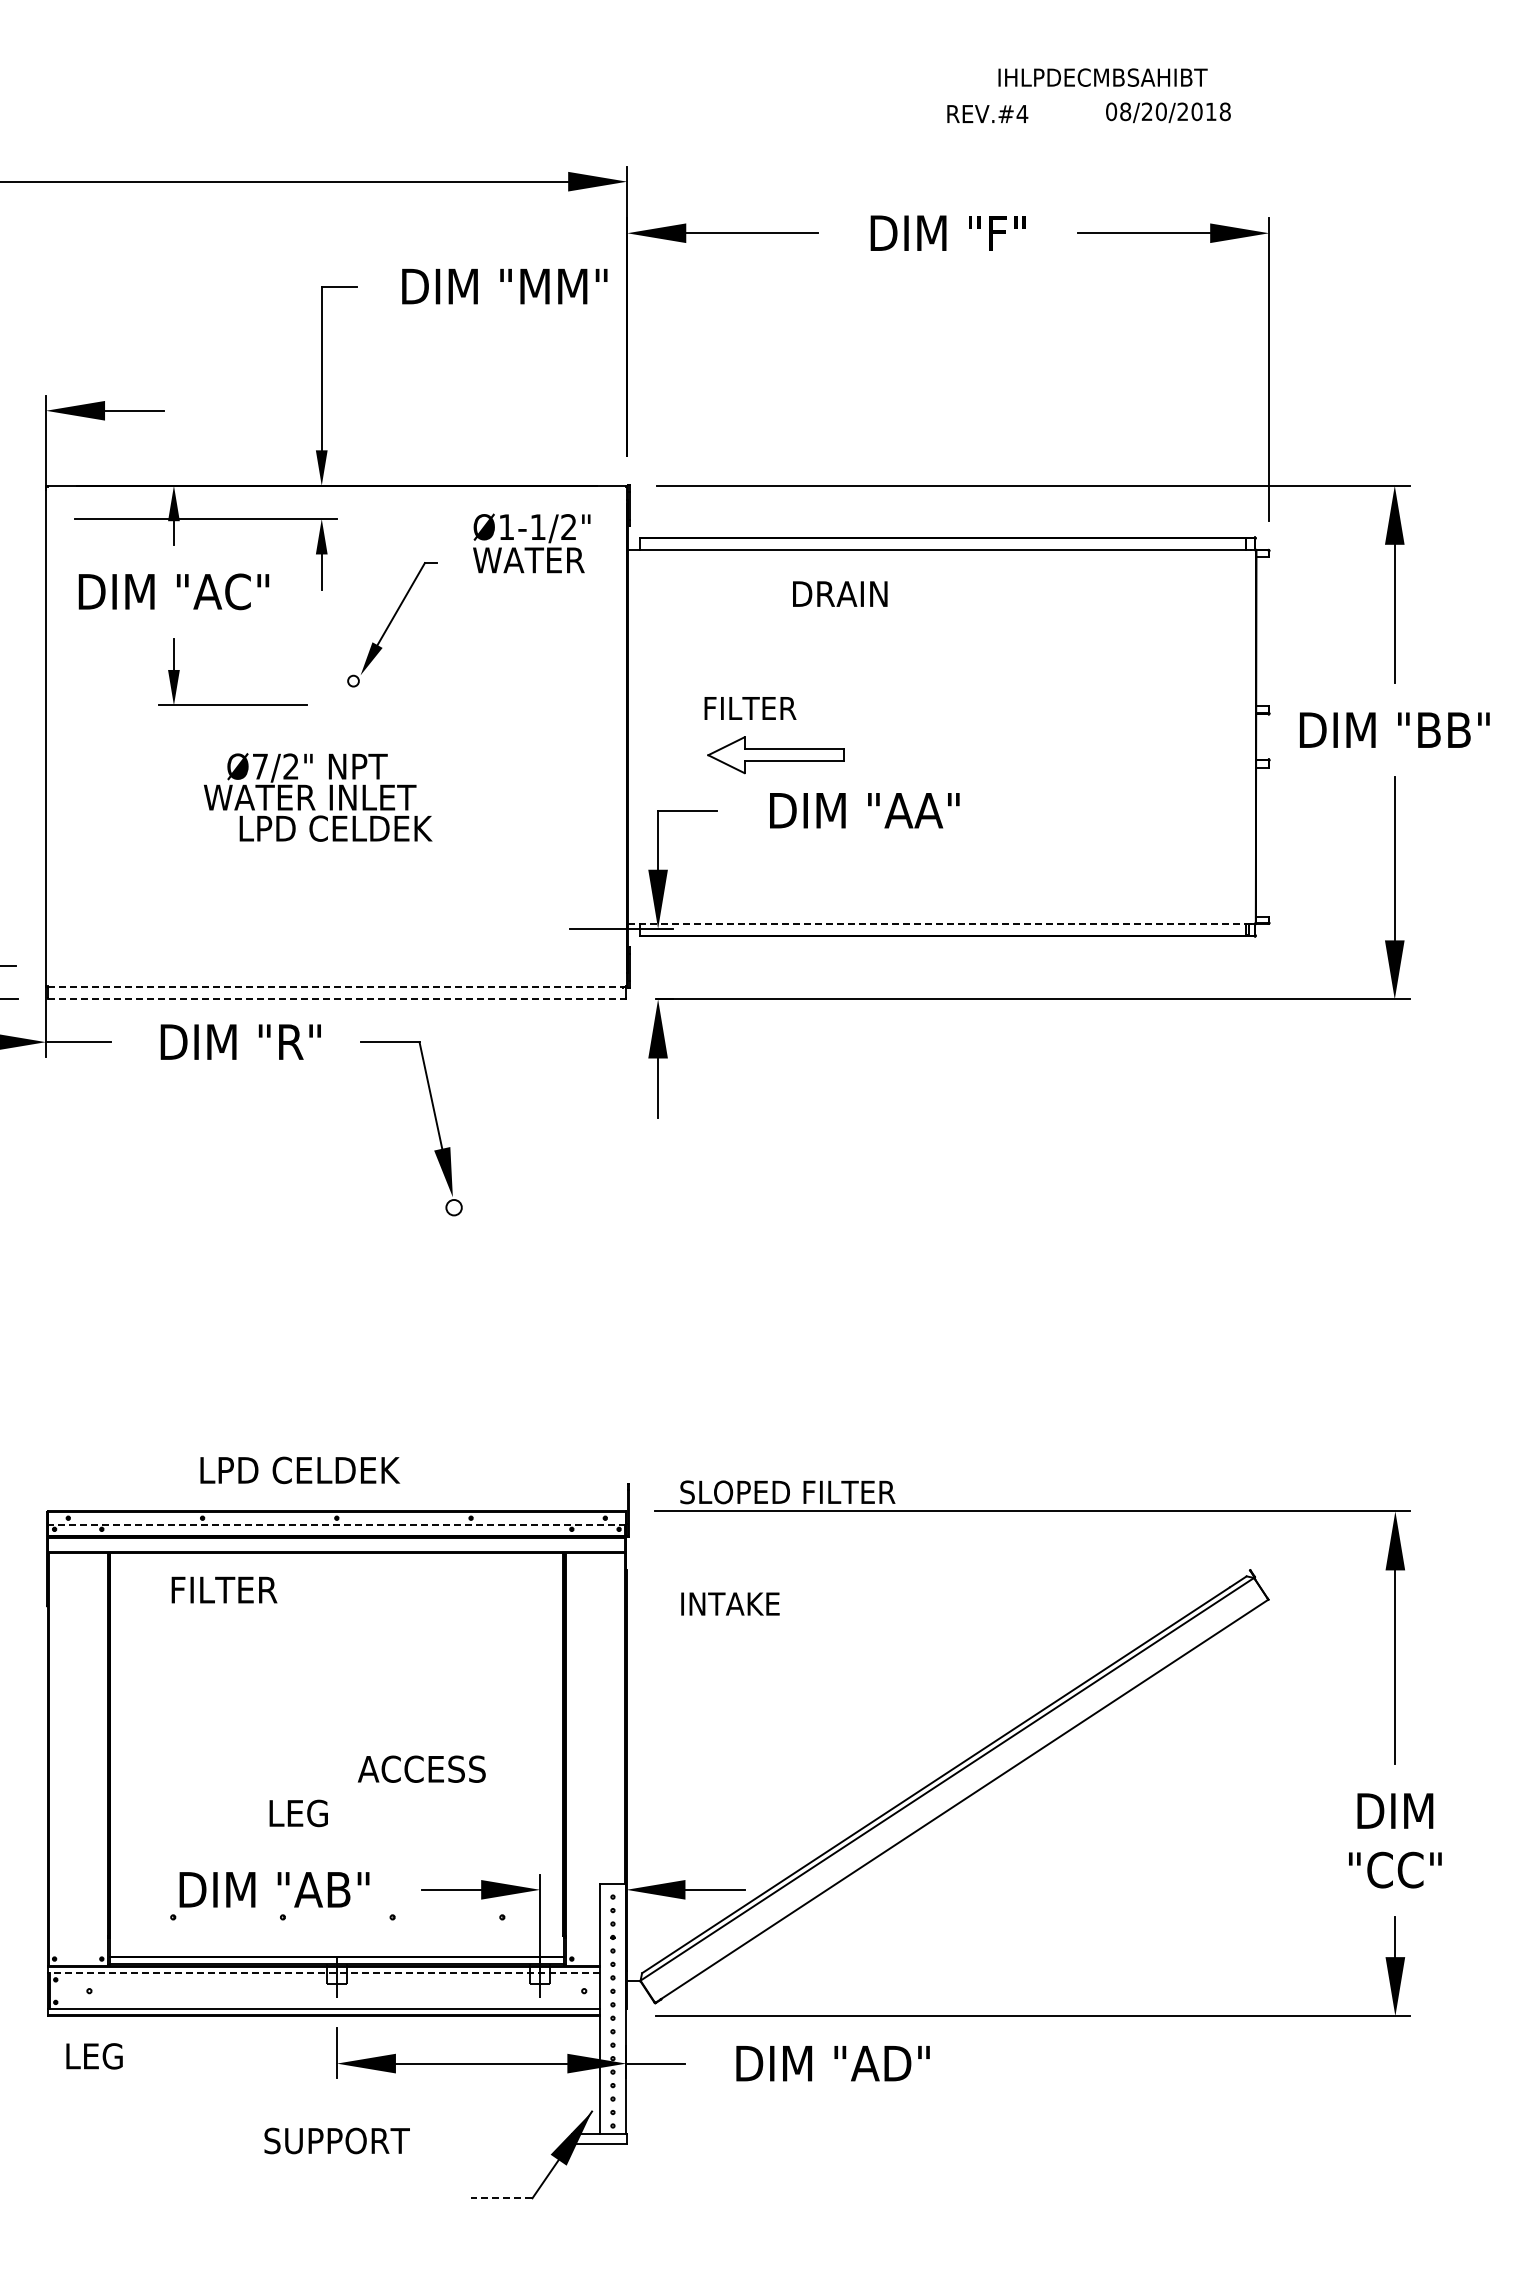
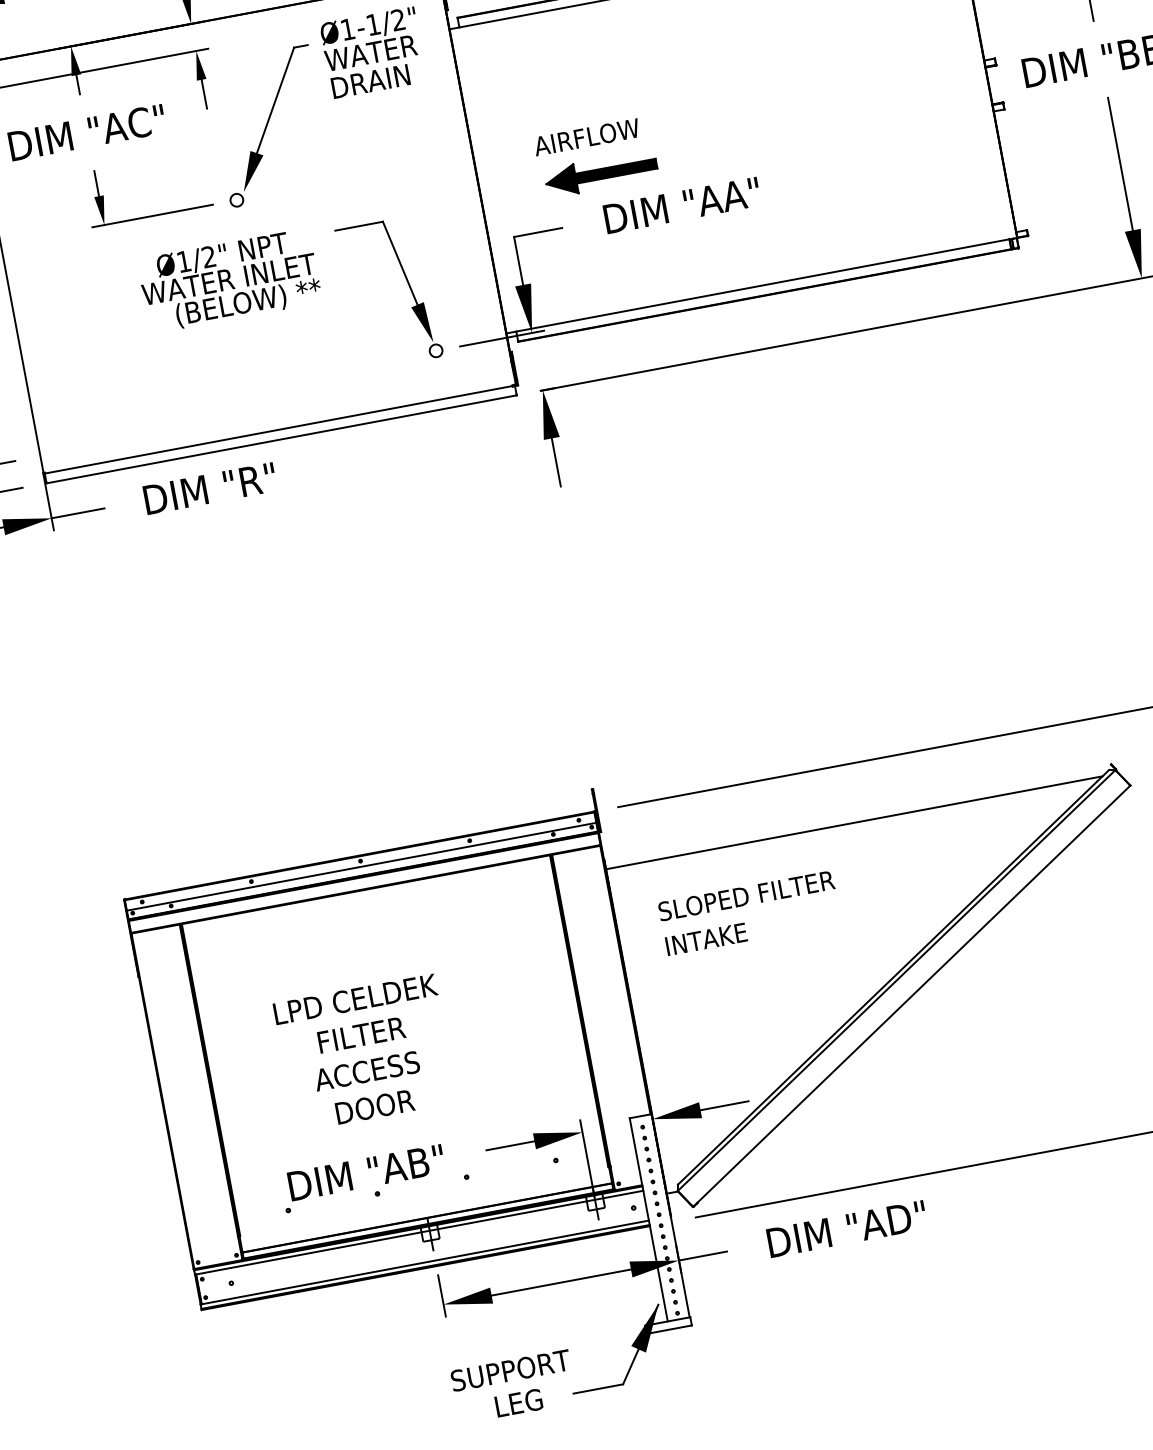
text: (840, 593) -> (370, 81), moved
part: (392, 624) -> (269, 125), size x1.43
text: (766, 708) -> (586, 137), FILTER -> AIRFLOW
fill: (775, 755) -> (601, 174), added
text: (260, 766) -> (184, 261), Ø7/2" -> Ø1/2"
text: (335, 830) -> (254, 302), LPD CELDEK -> (BELOW) **
line: (937, 923) -> (758, 286), dashed -> solid
line: (337, 987) -> (280, 429), dashed -> solid
line: (337, 999) -> (282, 439), dashed -> solid
part: (435, 1122) -> (408, 284), moved
text: (300, 1470) -> (355, 999), moved
text: (787, 1492) -> (746, 896), moved
line: (336, 1525) -> (361, 867), dashed -> solid
line: (931, 1582) -> (853, 822), added
text: (224, 1589) -> (361, 1034), moved
text: (730, 1603) -> (706, 938), moved
text: (421, 1768) -> (366, 1070), moved
text: (299, 1813) -> (375, 1106), LEG -> DOOR
line: (323, 1972) -> (418, 1232), dashed -> solid
text: (94, 2056) -> (518, 1403), moved
text: (336, 2140) -> (510, 1370), moved
line: (501, 2198) -> (597, 1389), dashed -> solid

